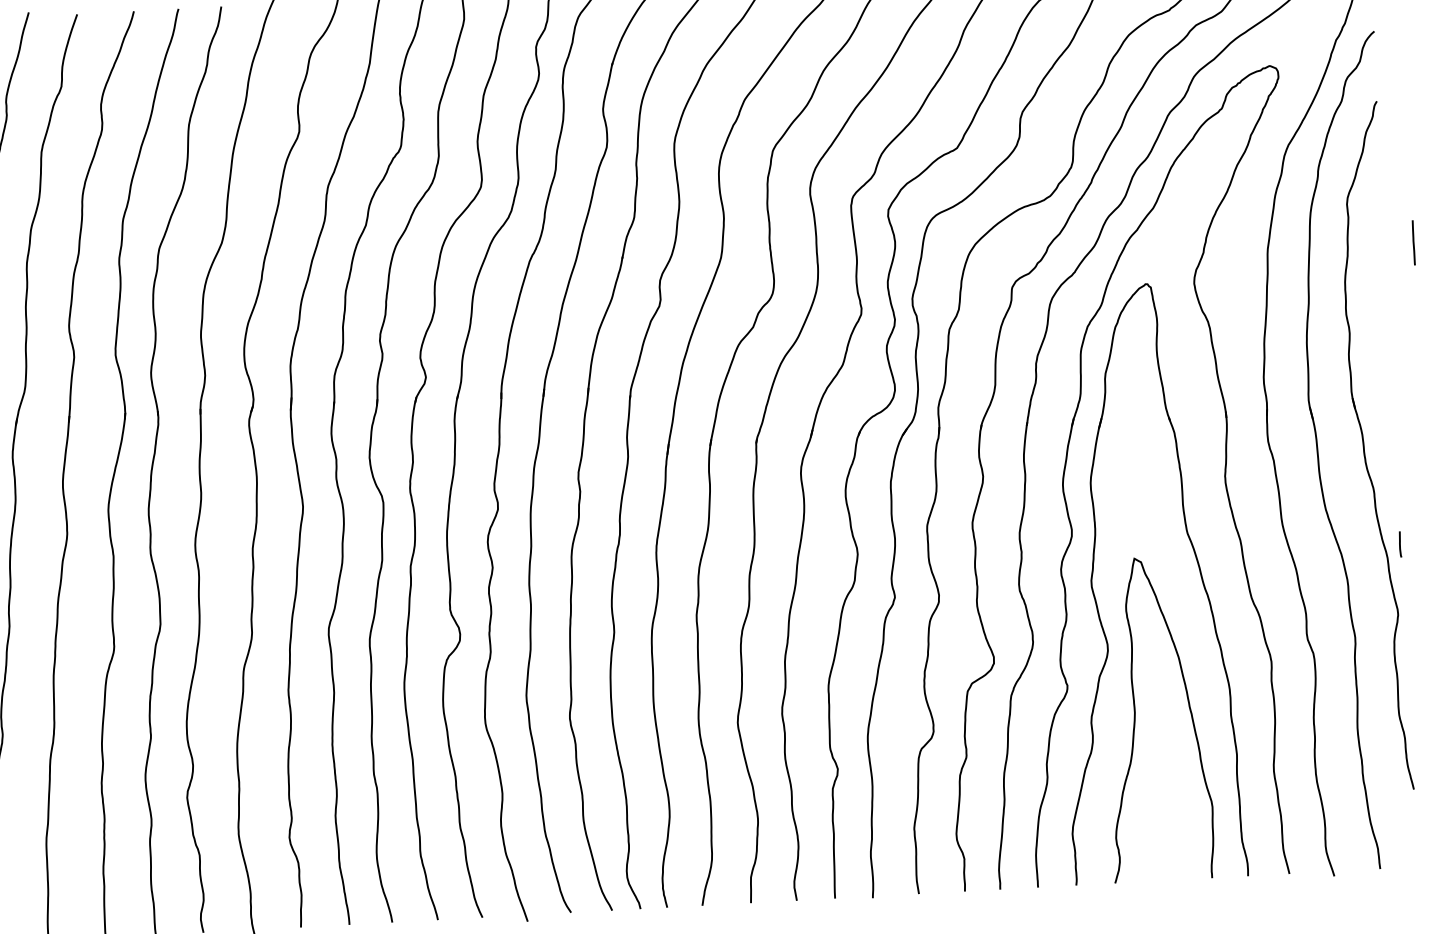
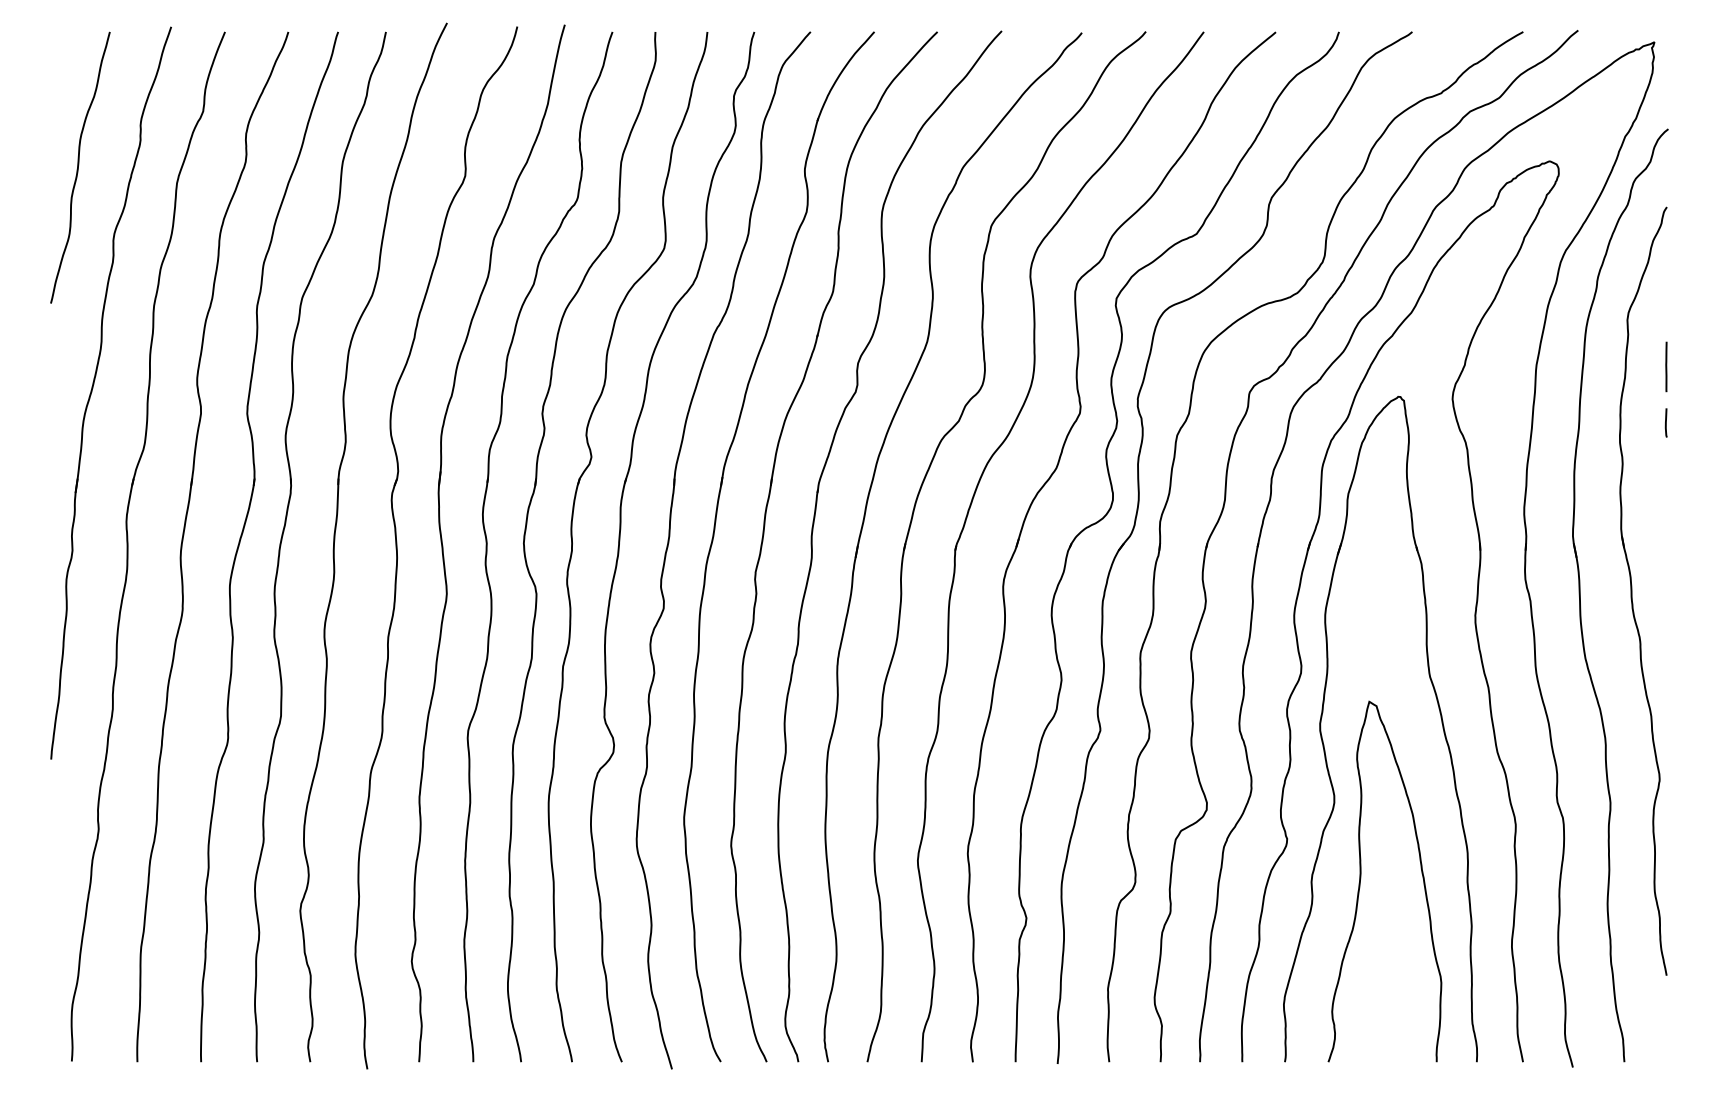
line: (1413, 242) -> (1666, 366), moved
line: (1399, 544) -> (1665, 422), moved

